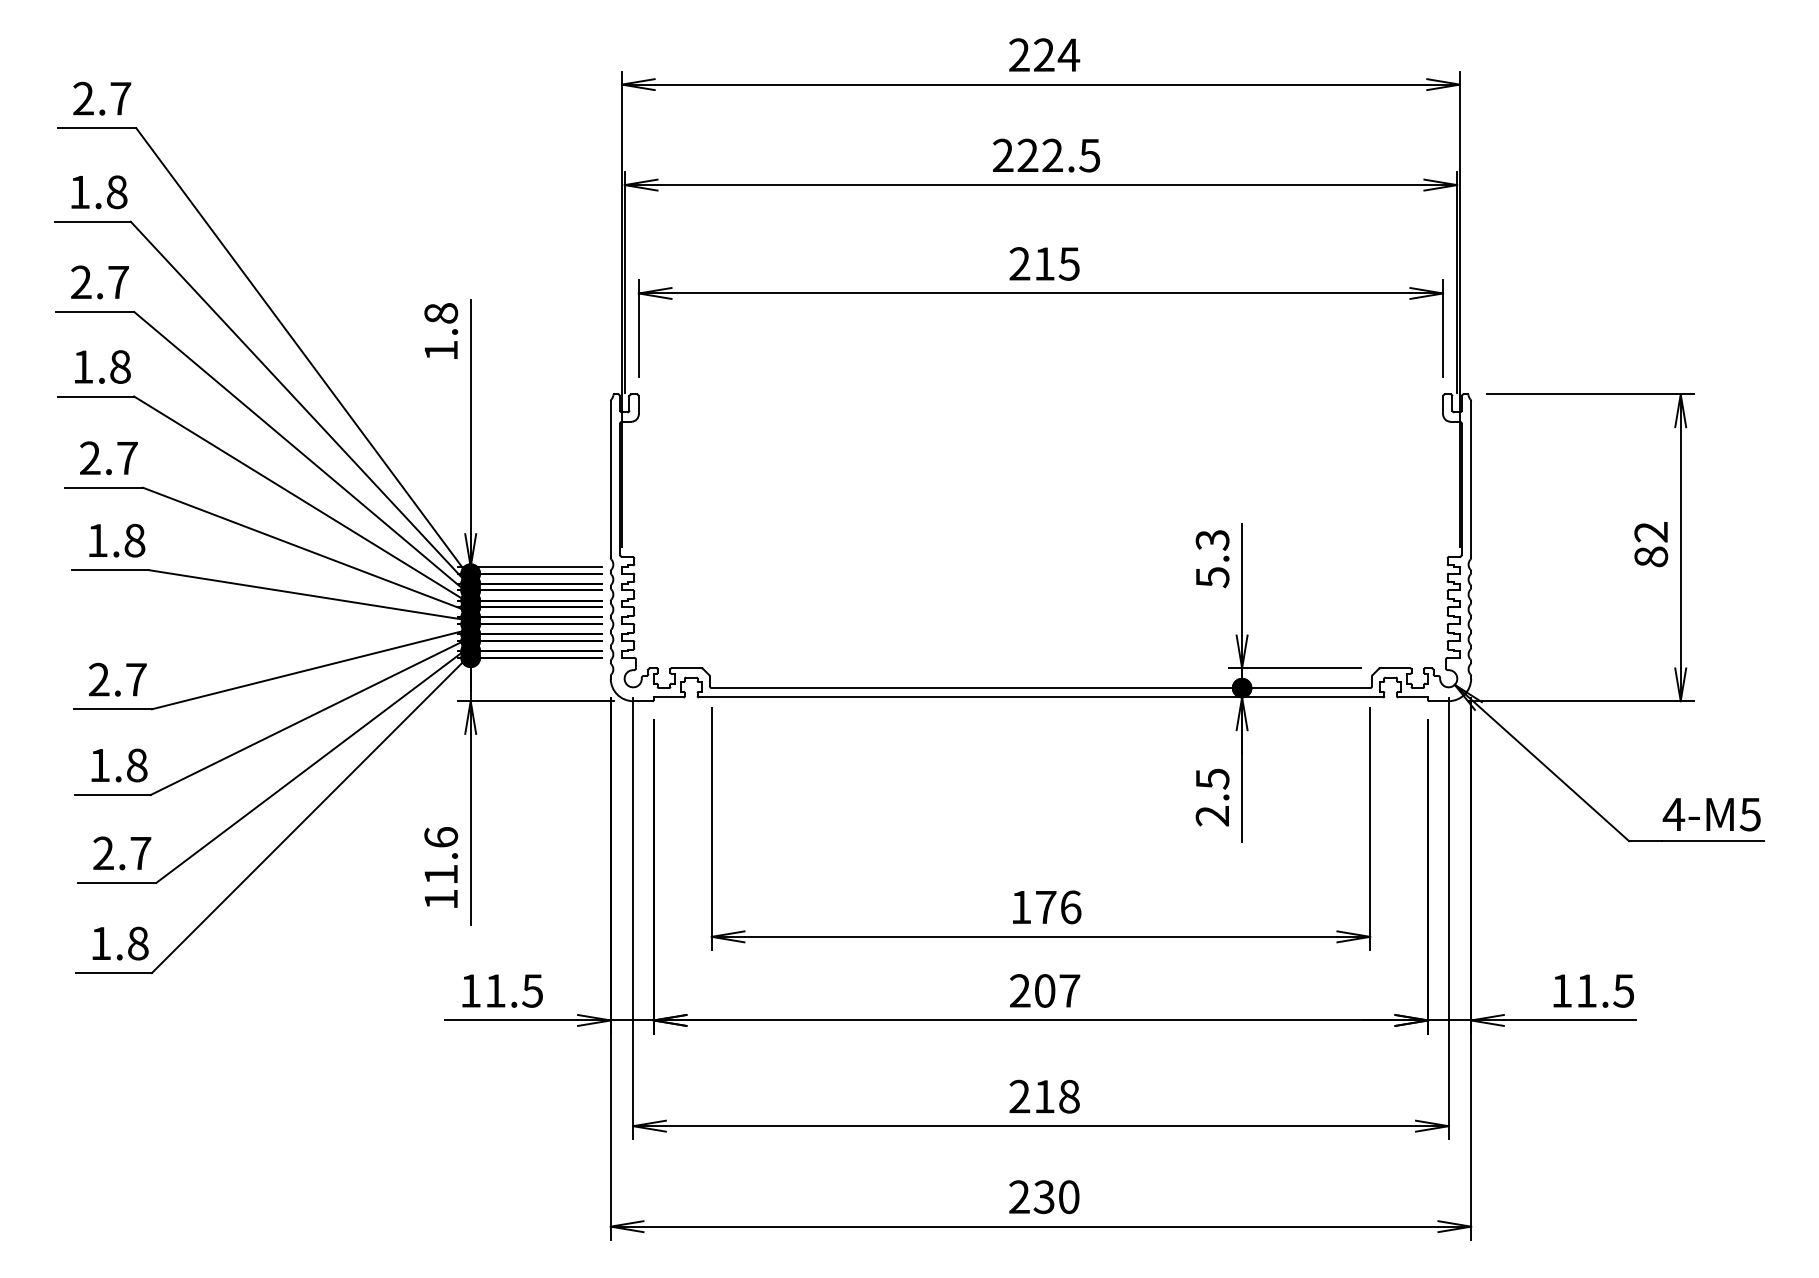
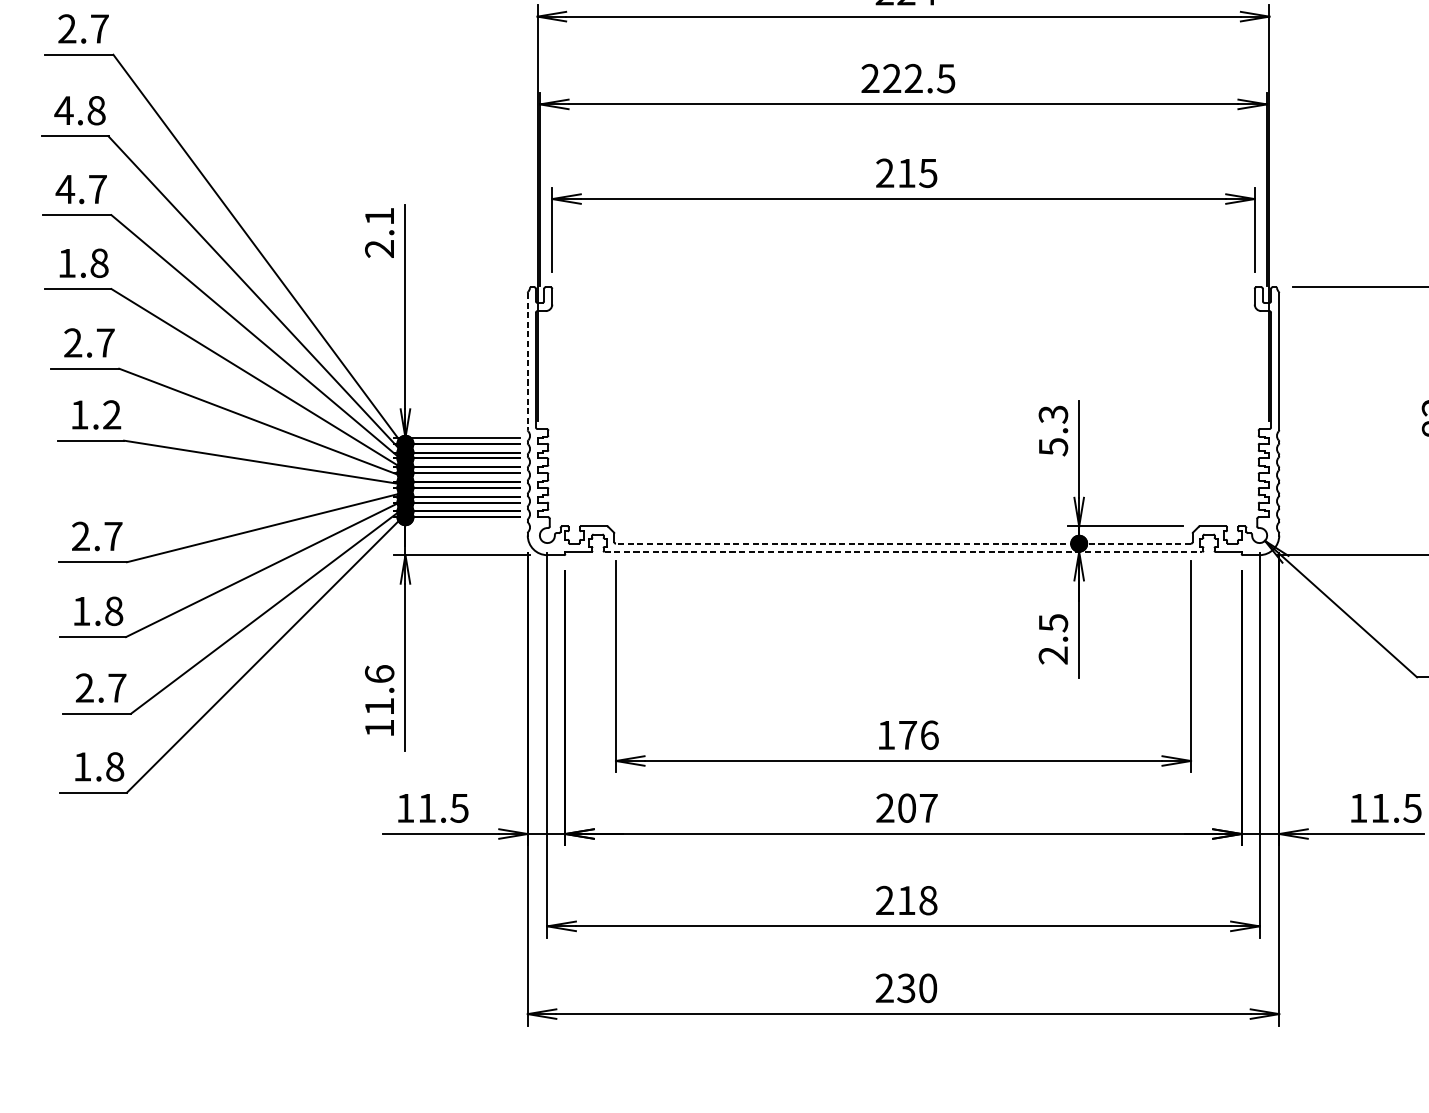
text: (79, 192) -> (63, 110), 1.8 -> 4.8
text: (81, 281) -> (65, 188), 2.7 -> 4.7
text: (441, 331) -> (379, 232), 1.8 -> 2.1
line: (610, 479) -> (527, 361), solid -> dashed
text: (134, 540) -> (111, 414), 1.8 -> 1.2
line: (1040, 688) -> (903, 544), solid -> dashed
line: (1041, 697) -> (903, 551), solid -> dashed

